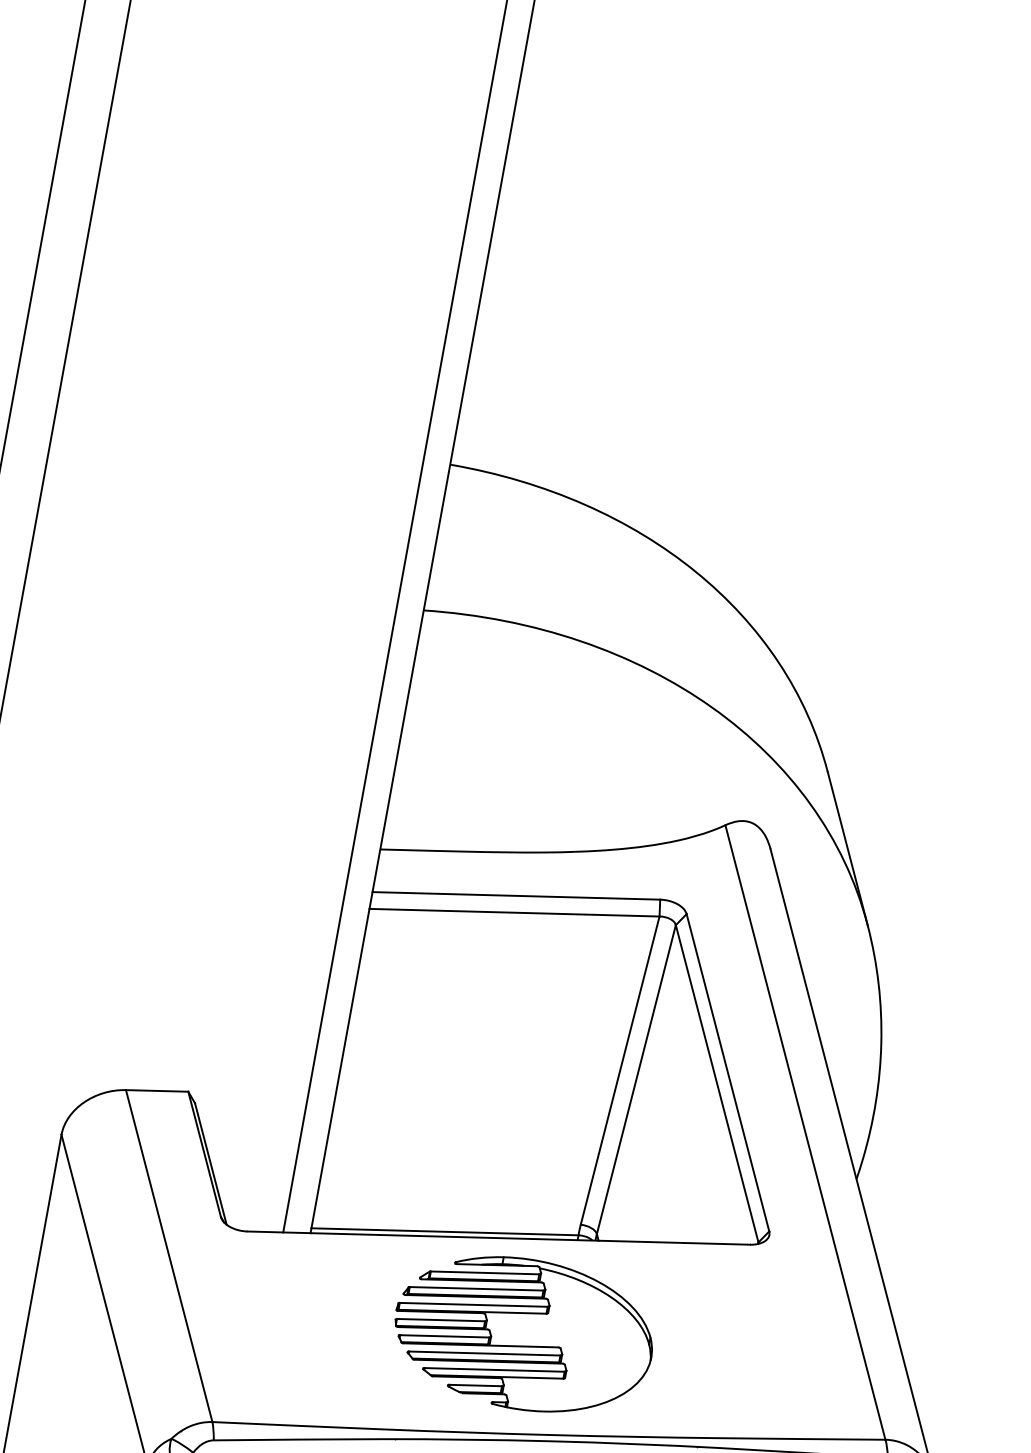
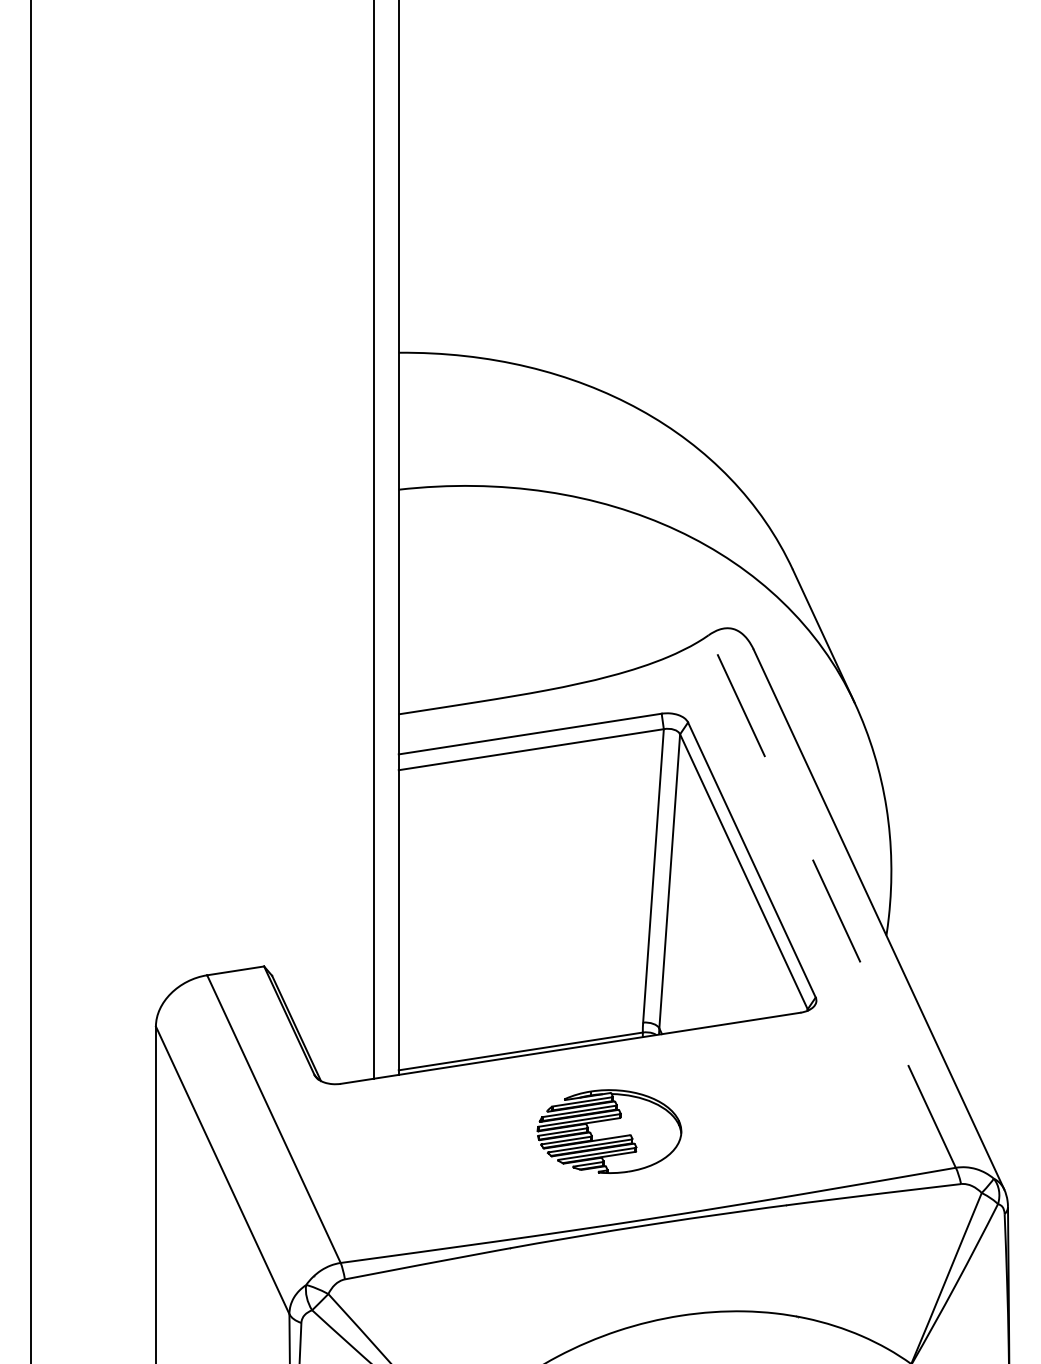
line: (805, 1132) -> (832, 901), solid -> dashed
part: (523, 1334) -> (609, 1131), size x0.6

